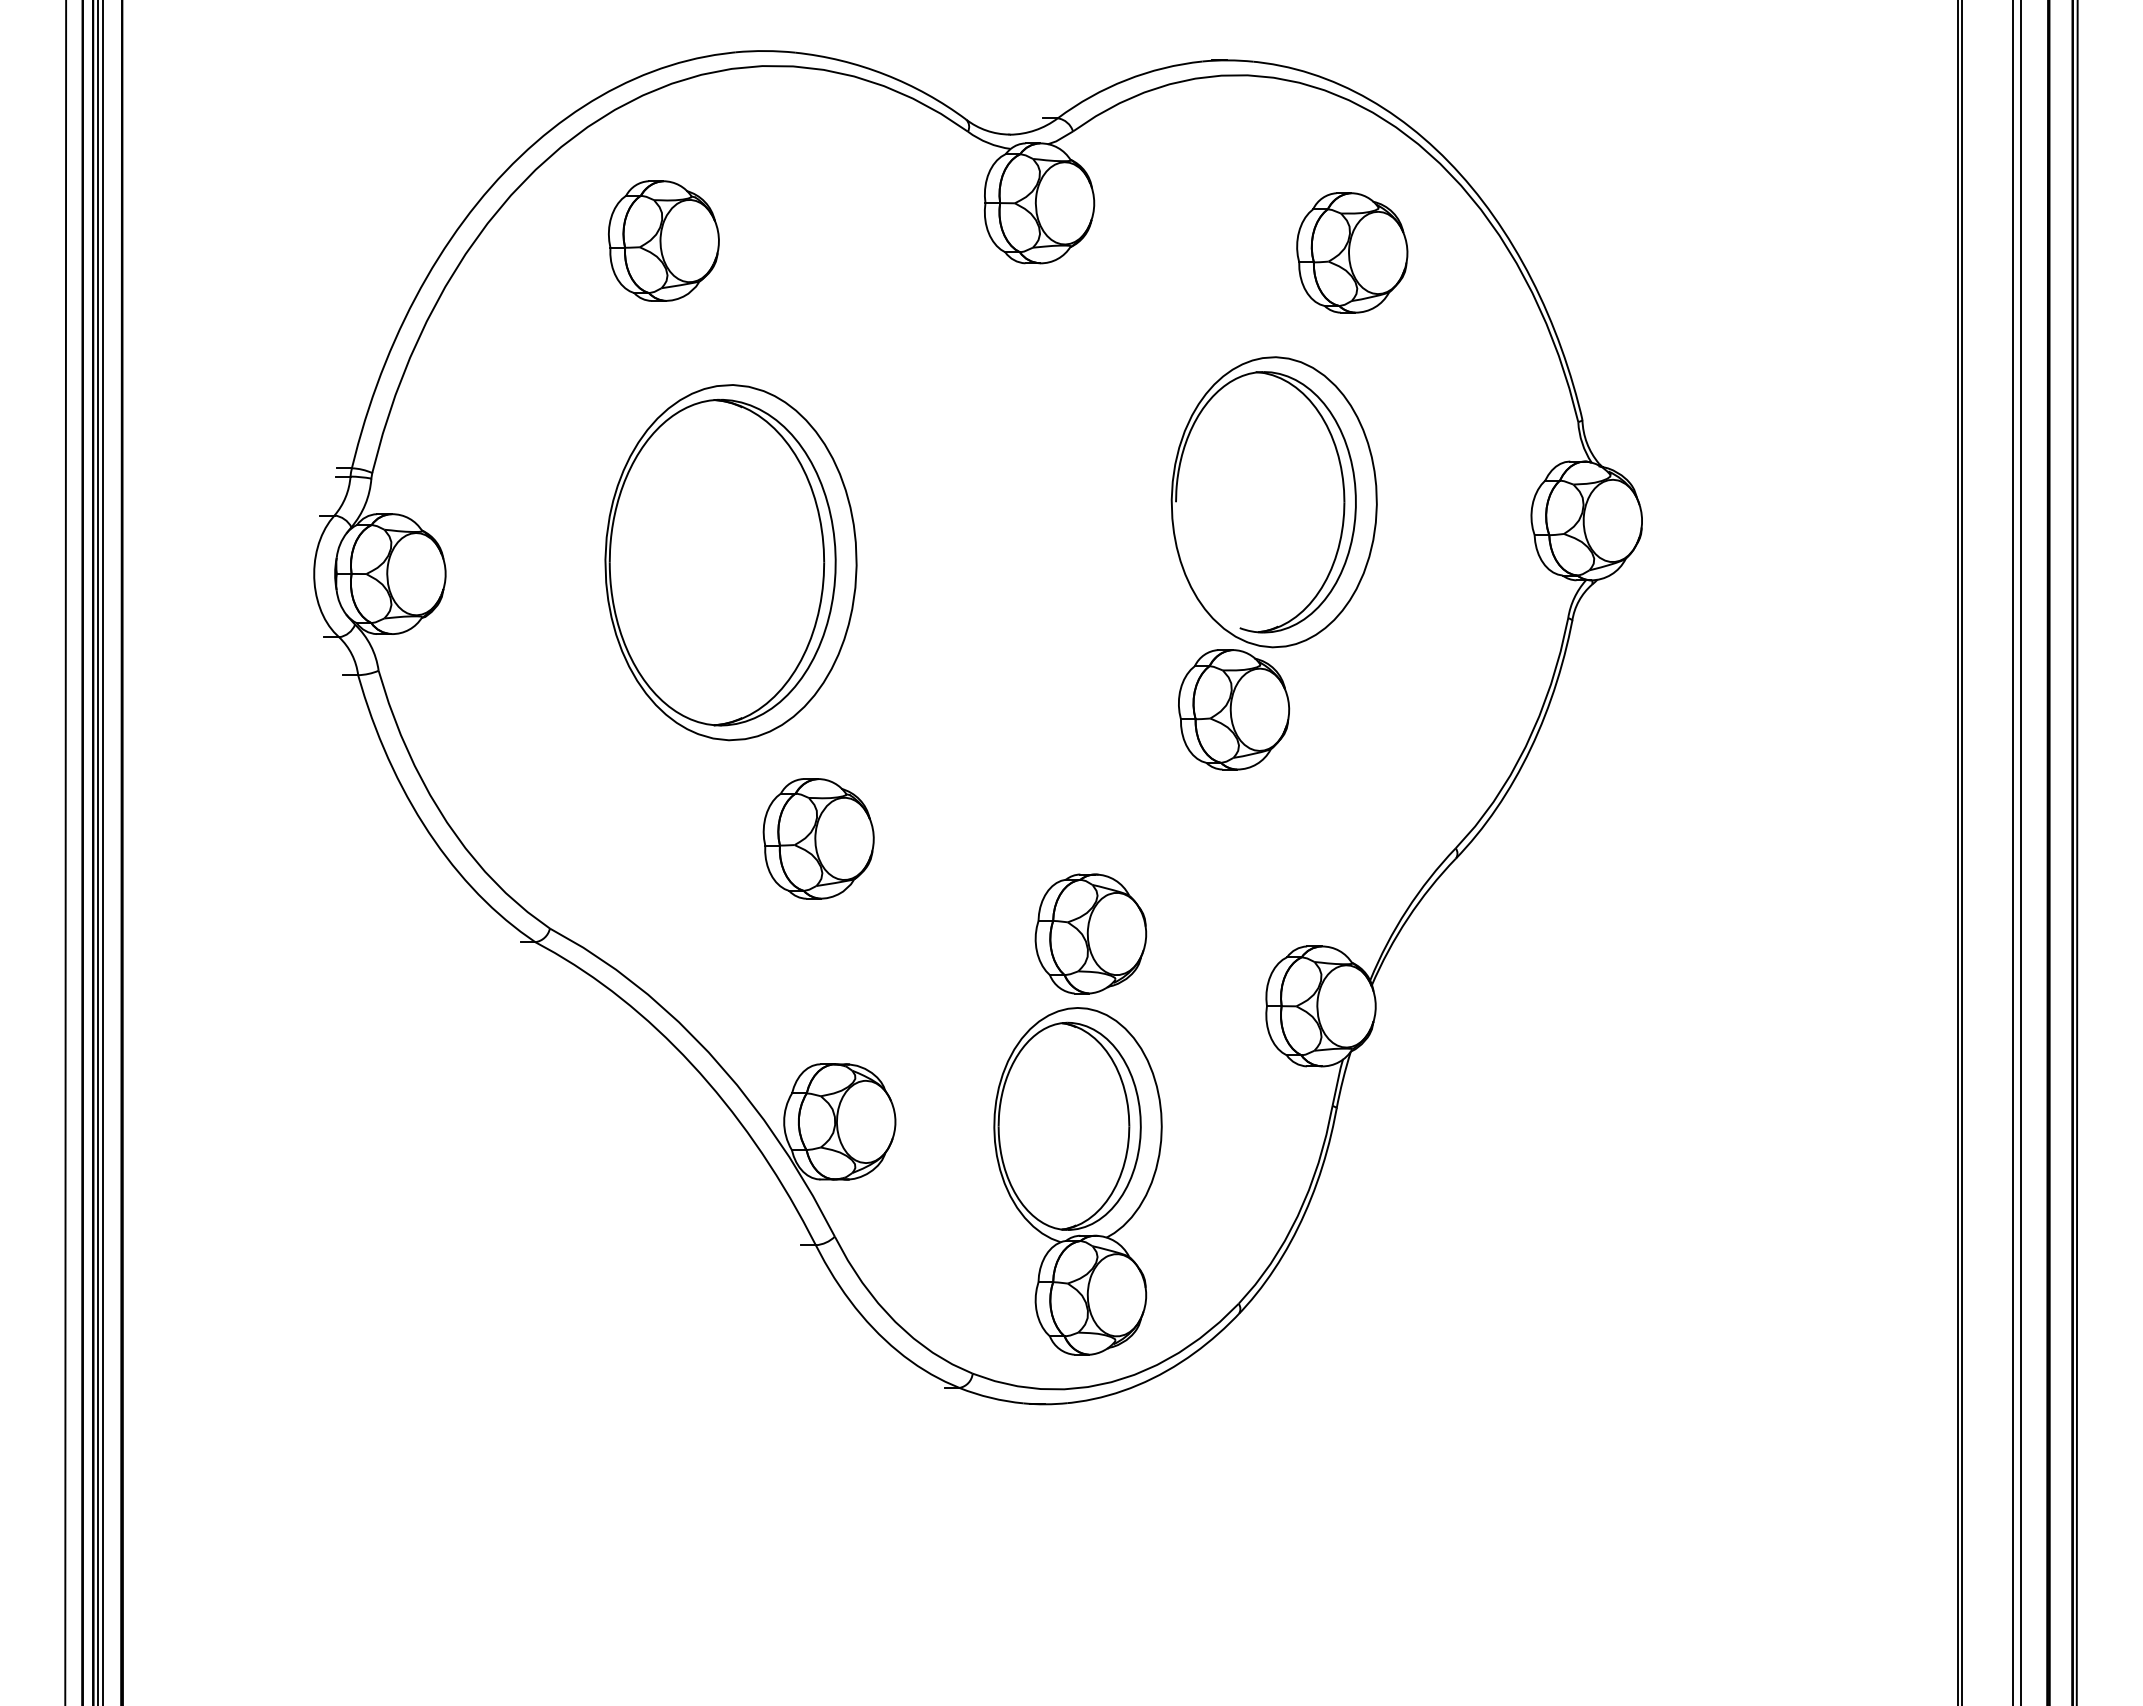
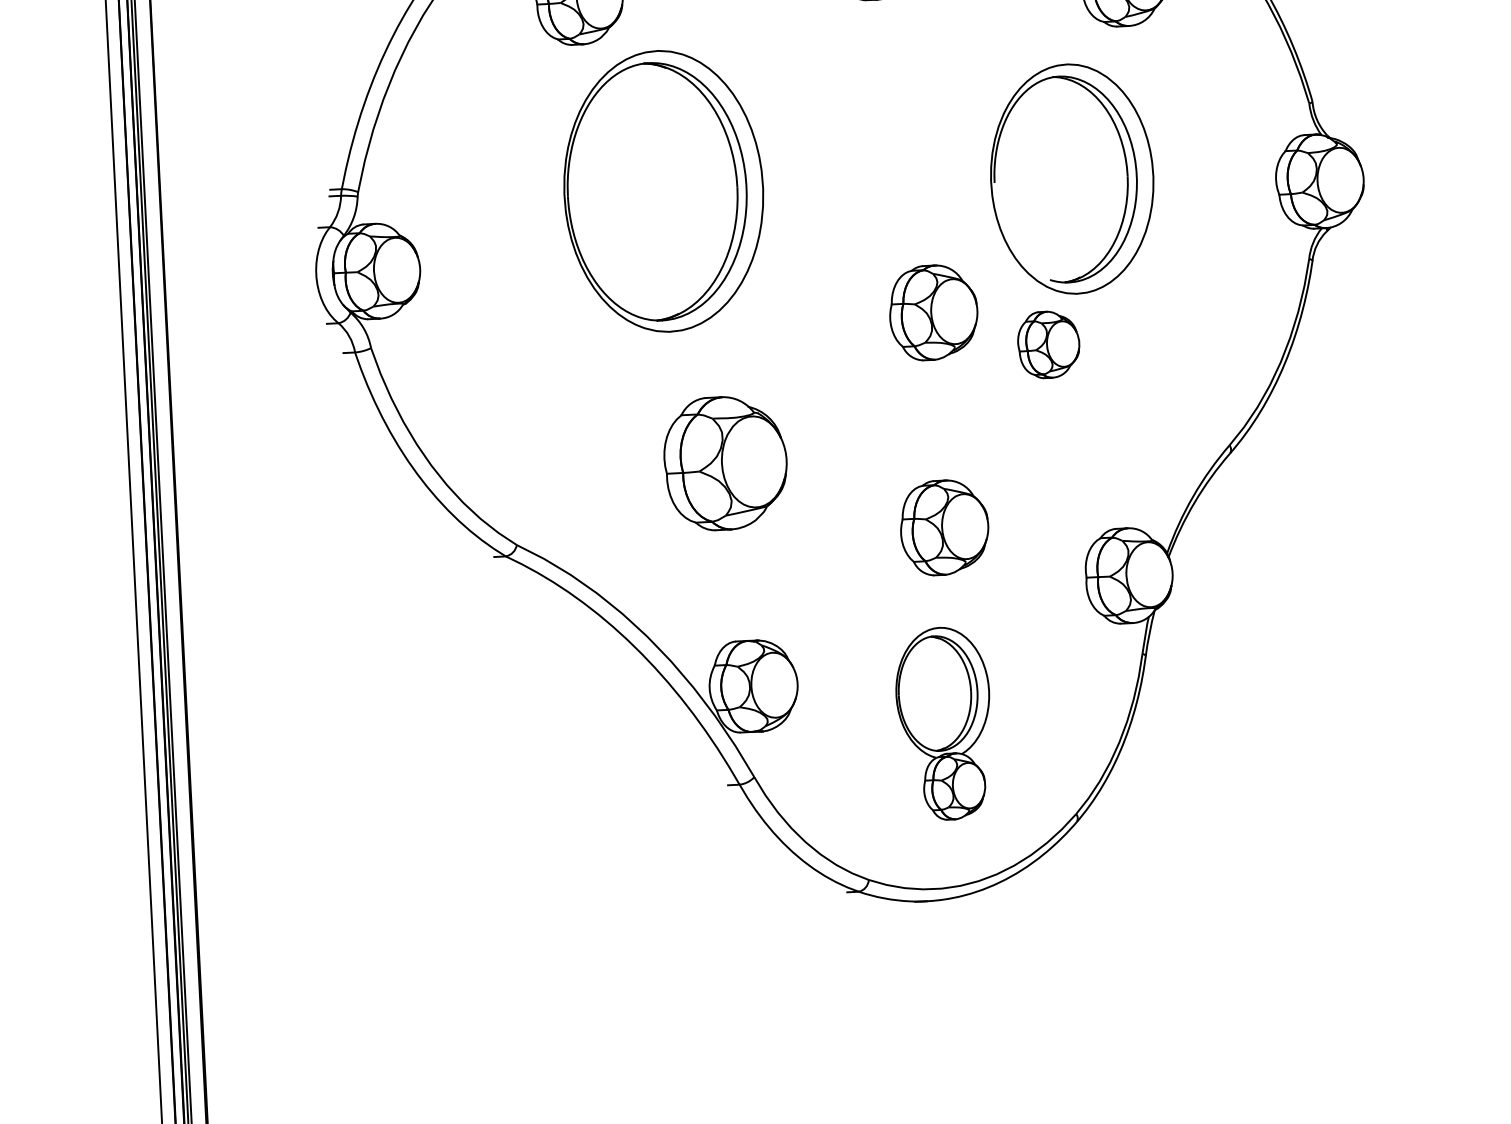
part: (730, 562) -> (663, 191), moved
part: (1090, 661) -> (933, 312), added
part: (1234, 709) -> (1049, 344), size x0.7
part: (818, 838) -> (725, 463), size x1.4
part: (1077, 1181) -> (943, 723), size x0.7

